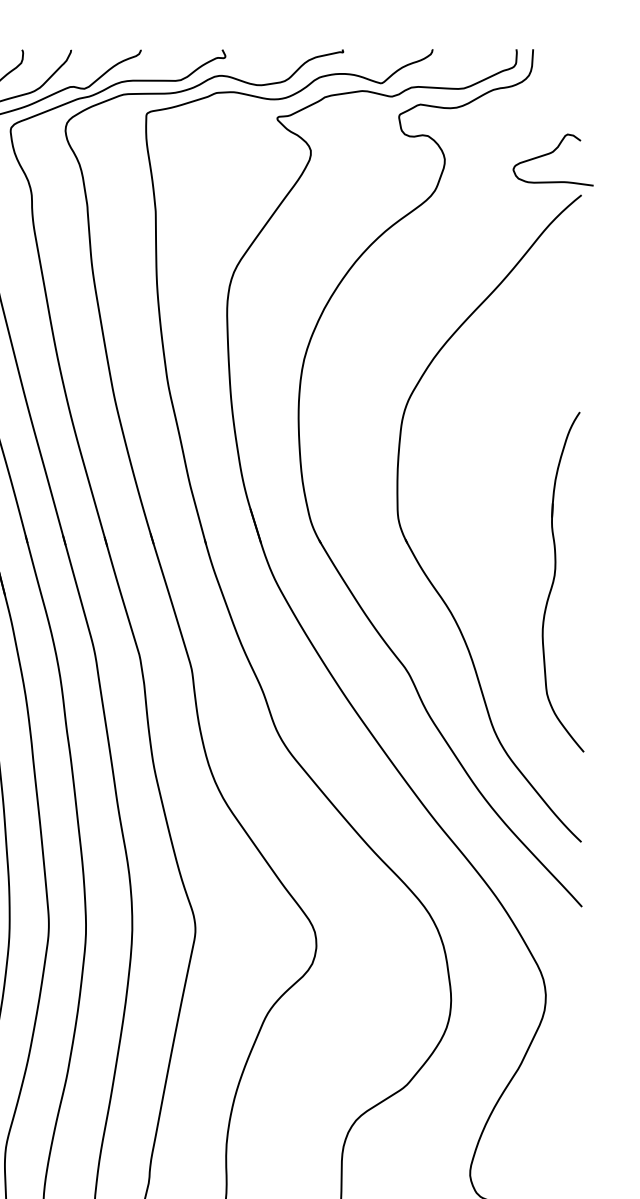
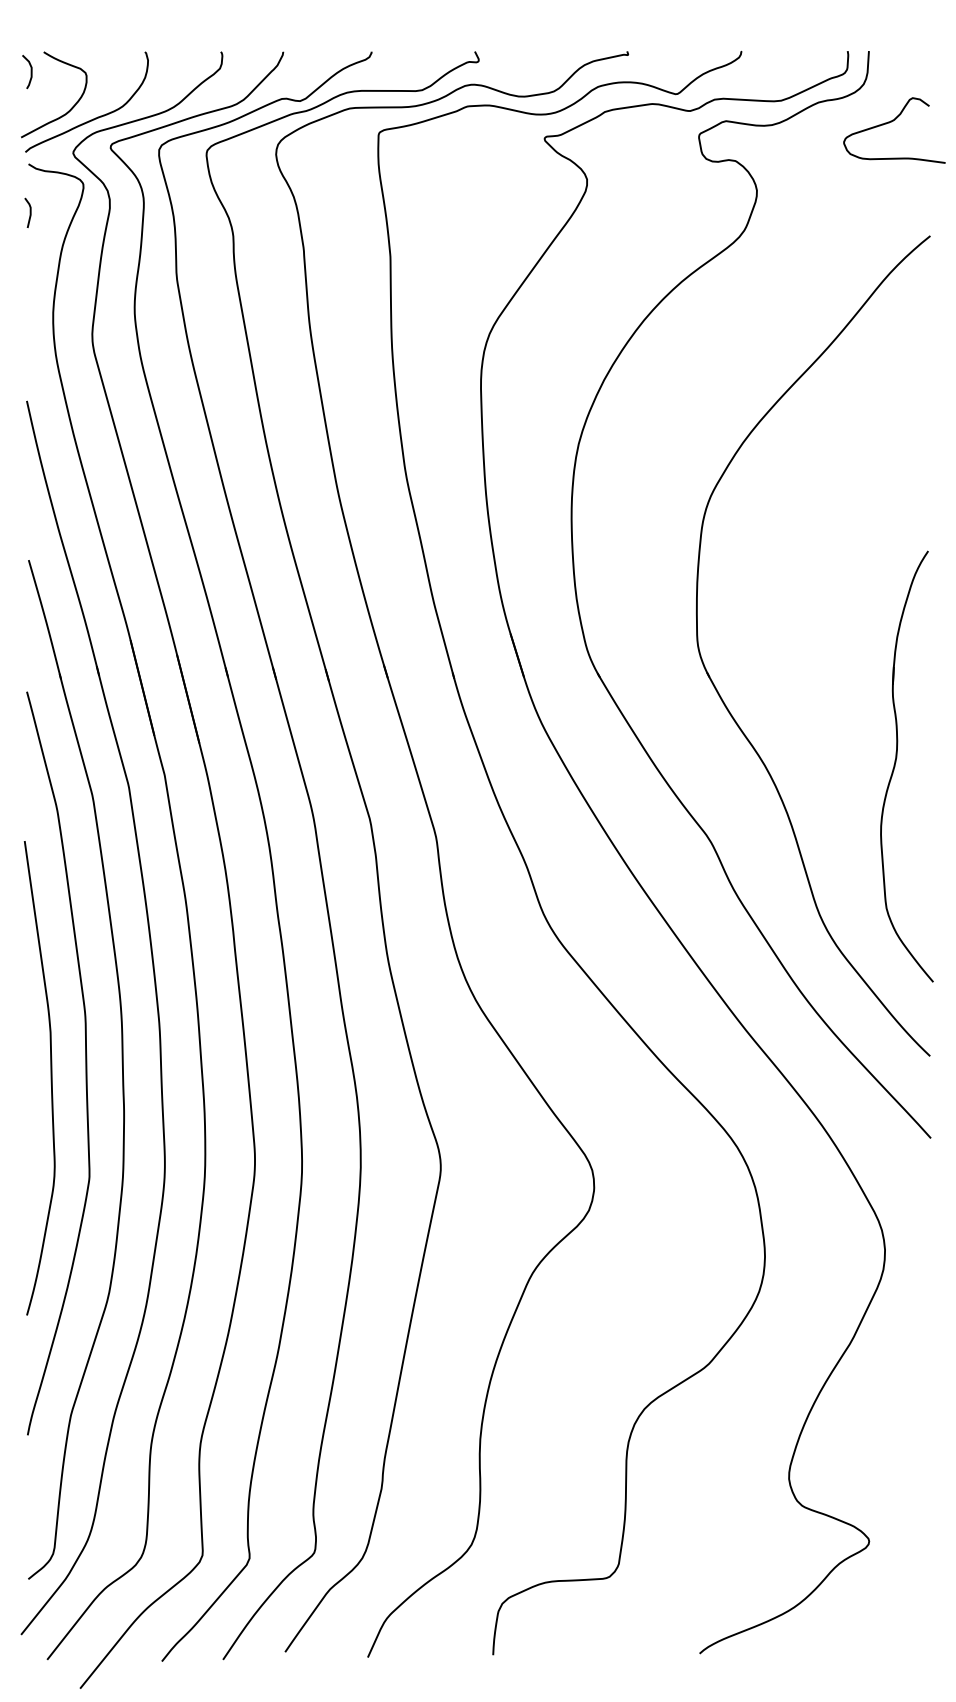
curve: (550, 153) -> (891, 122), moved
part: (554, 578) -> (896, 762), moved

